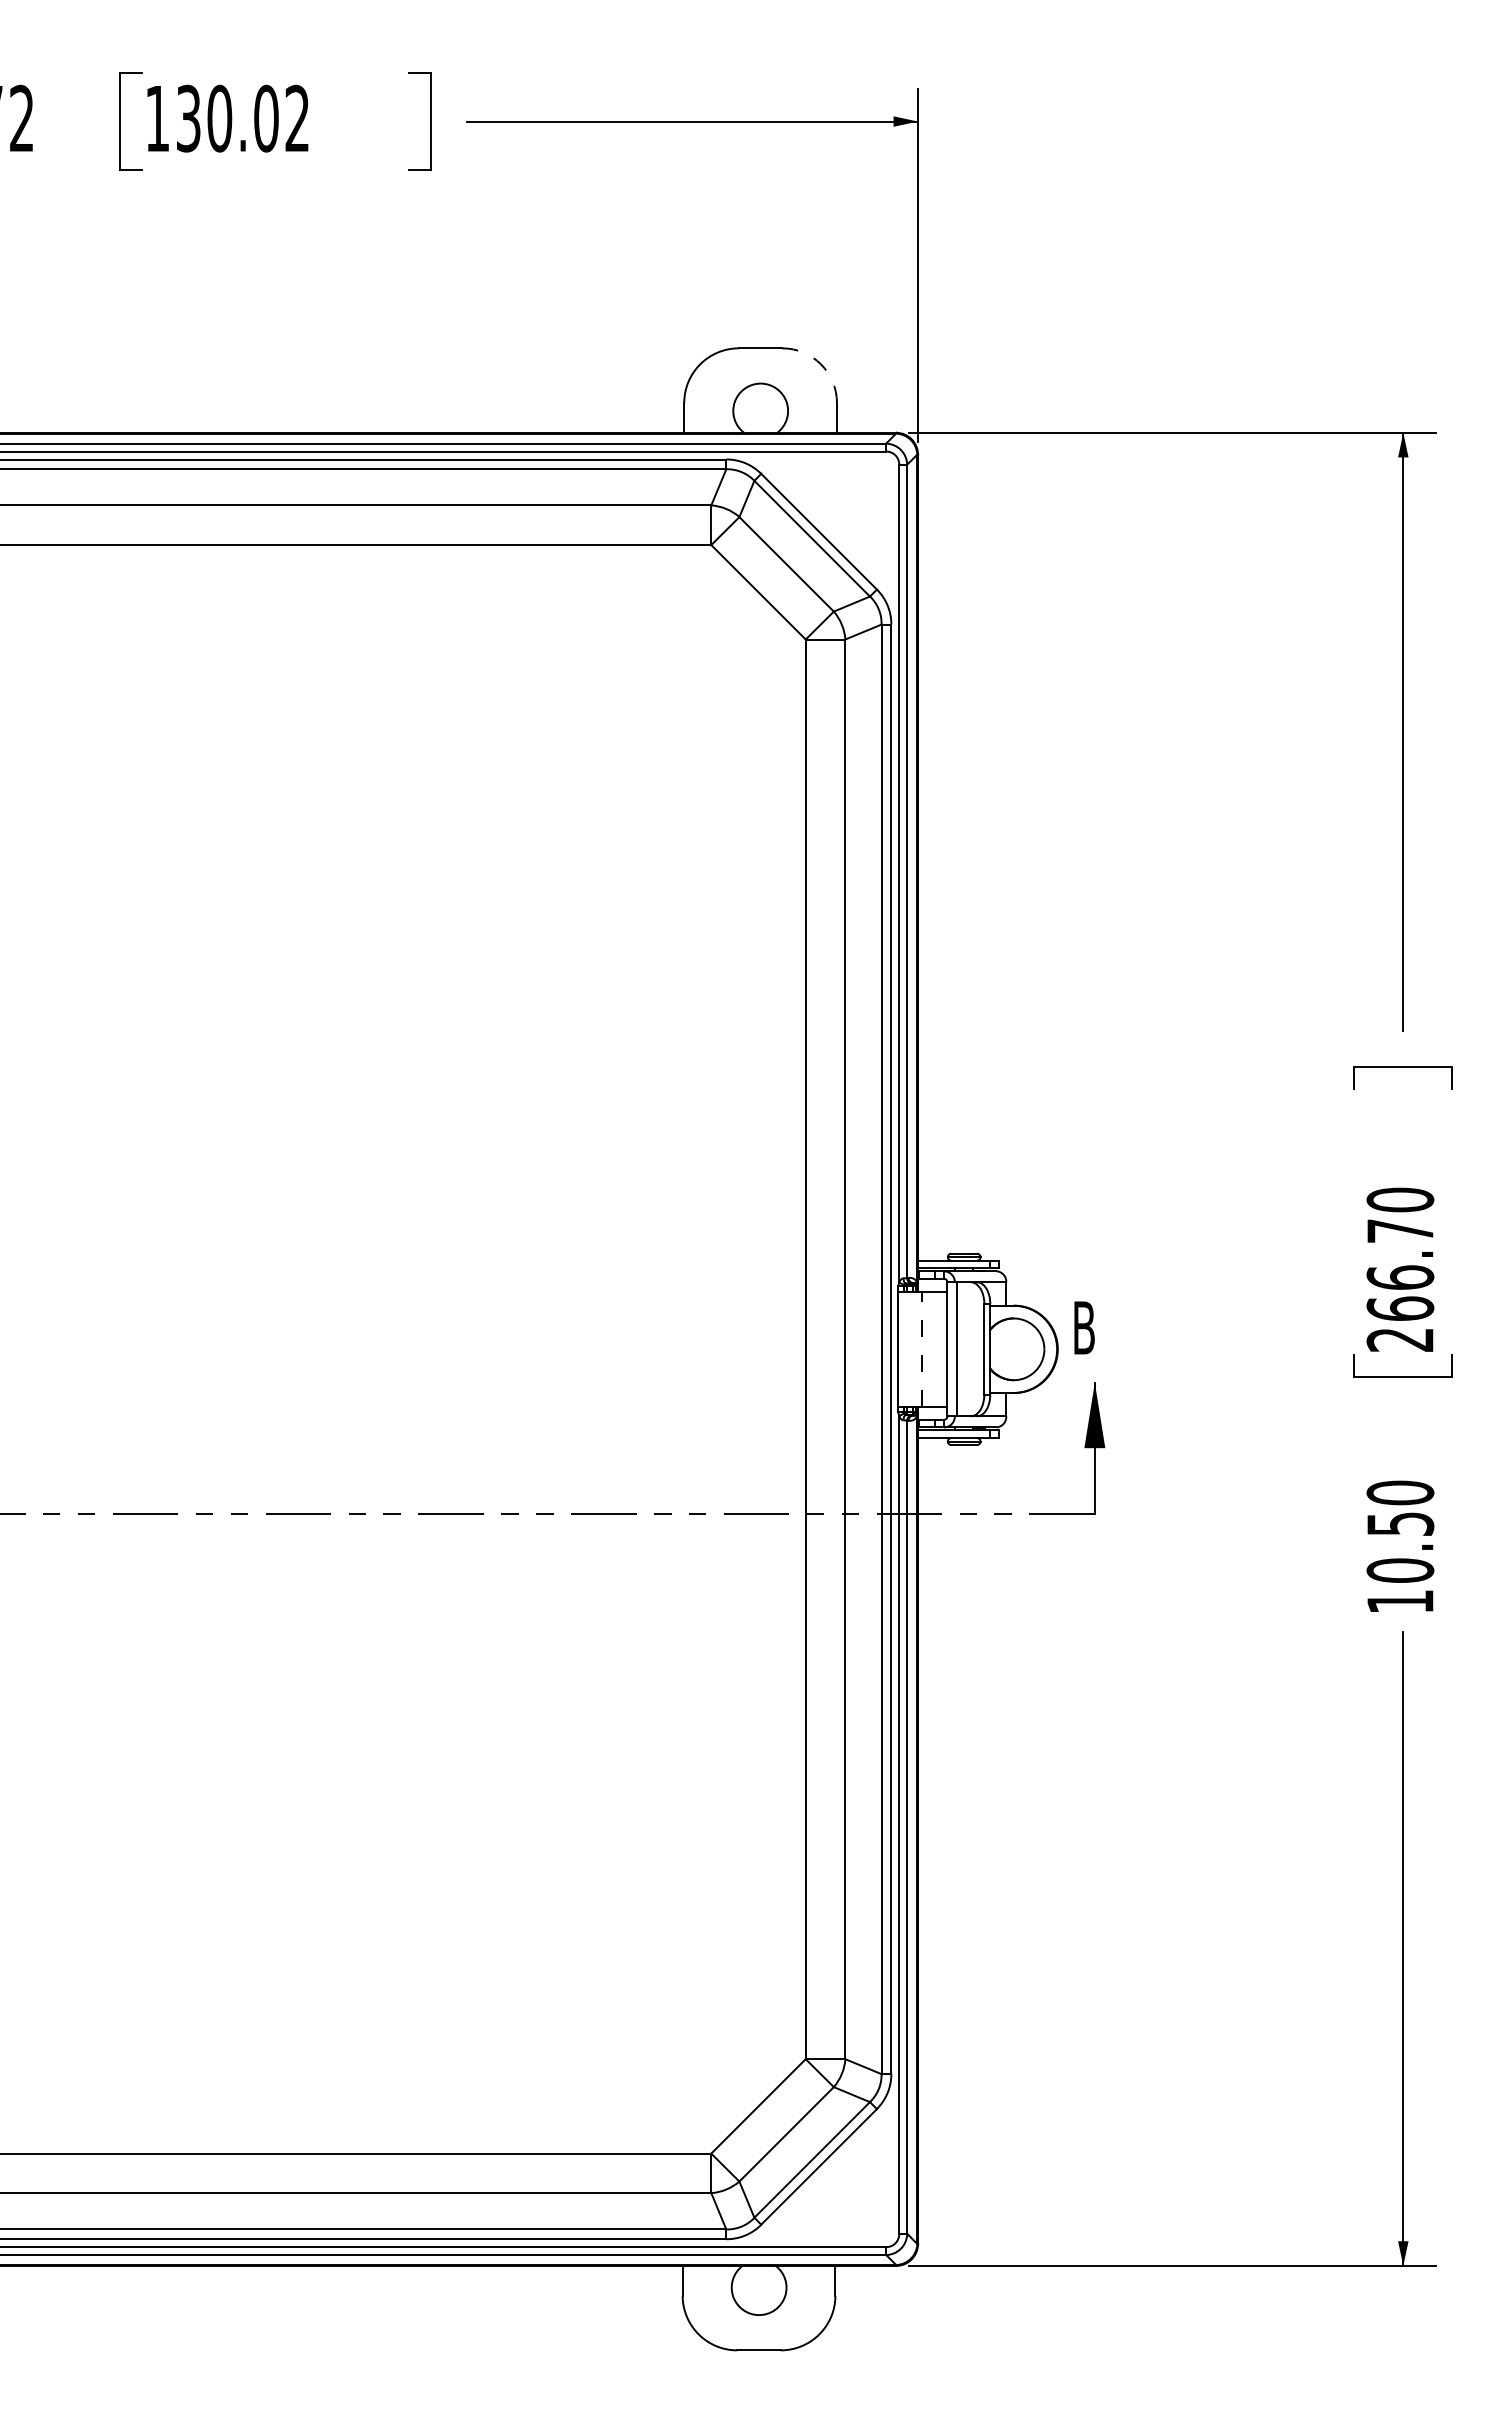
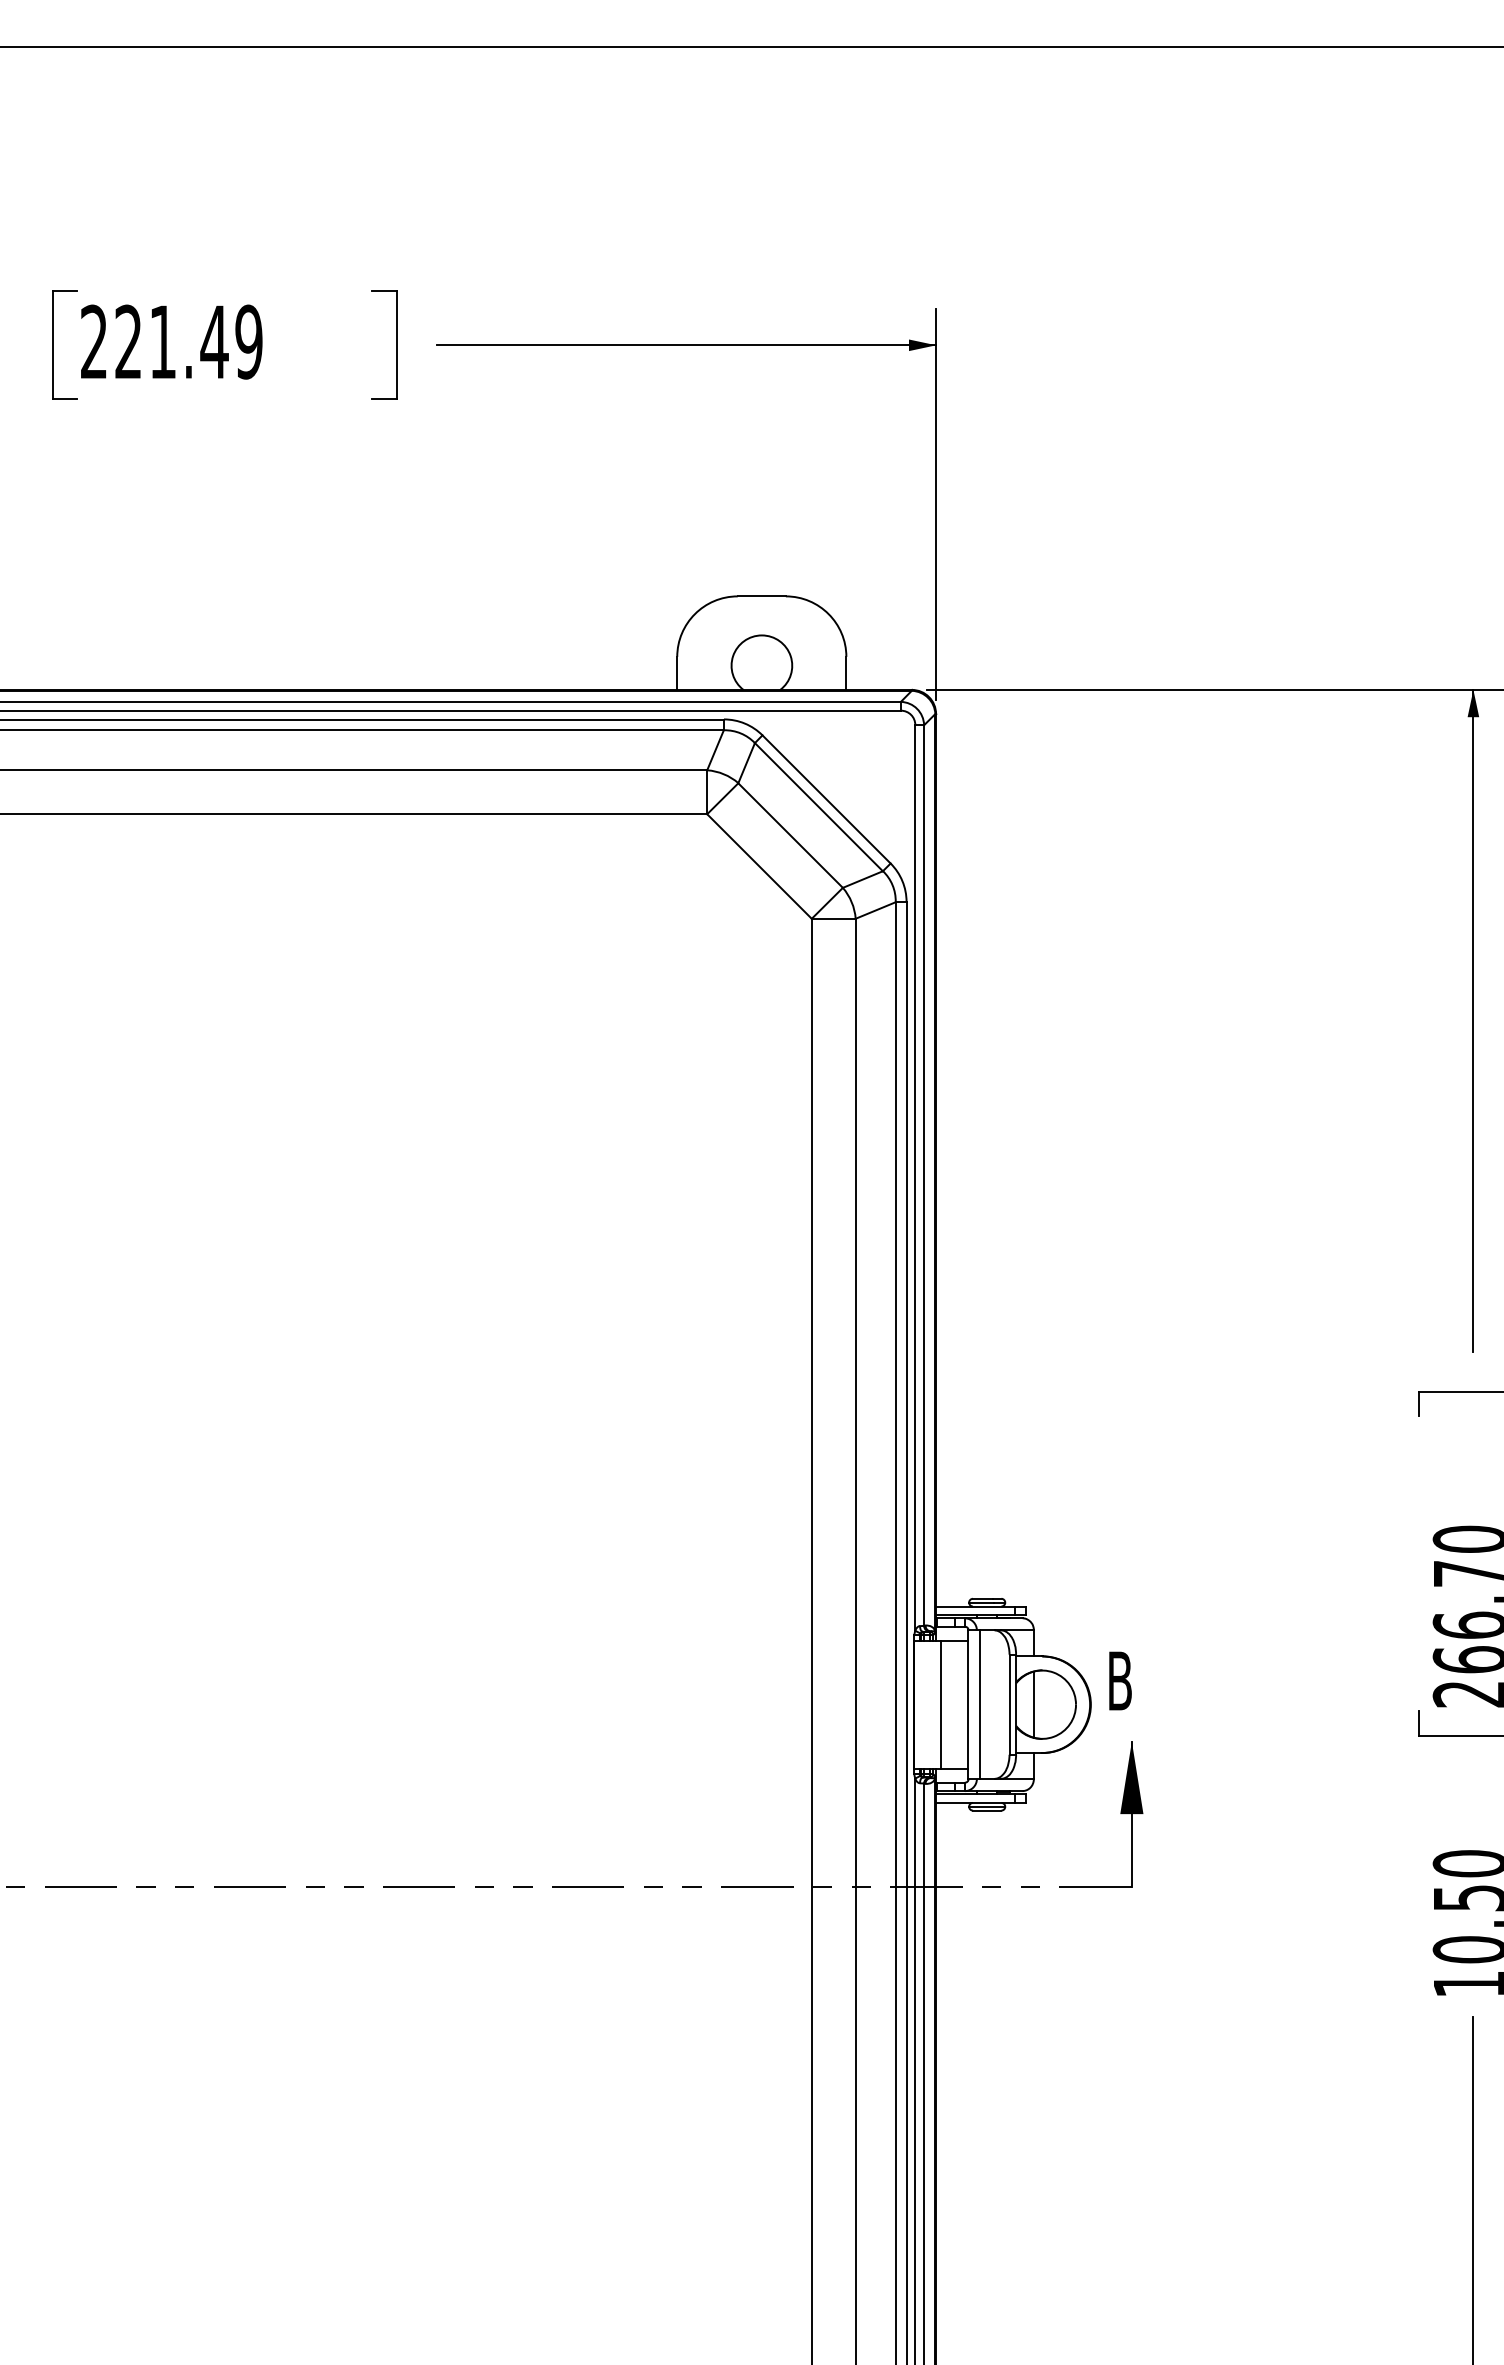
text: (227, 118) -> (171, 341), 130.02 -> 221.49
arc: (820, 364) -> (828, 614), dashed -> solid
line: (922, 1349) -> (941, 1704), dashed -> solid
line: (1006, 1349) -> (1034, 1704), added

